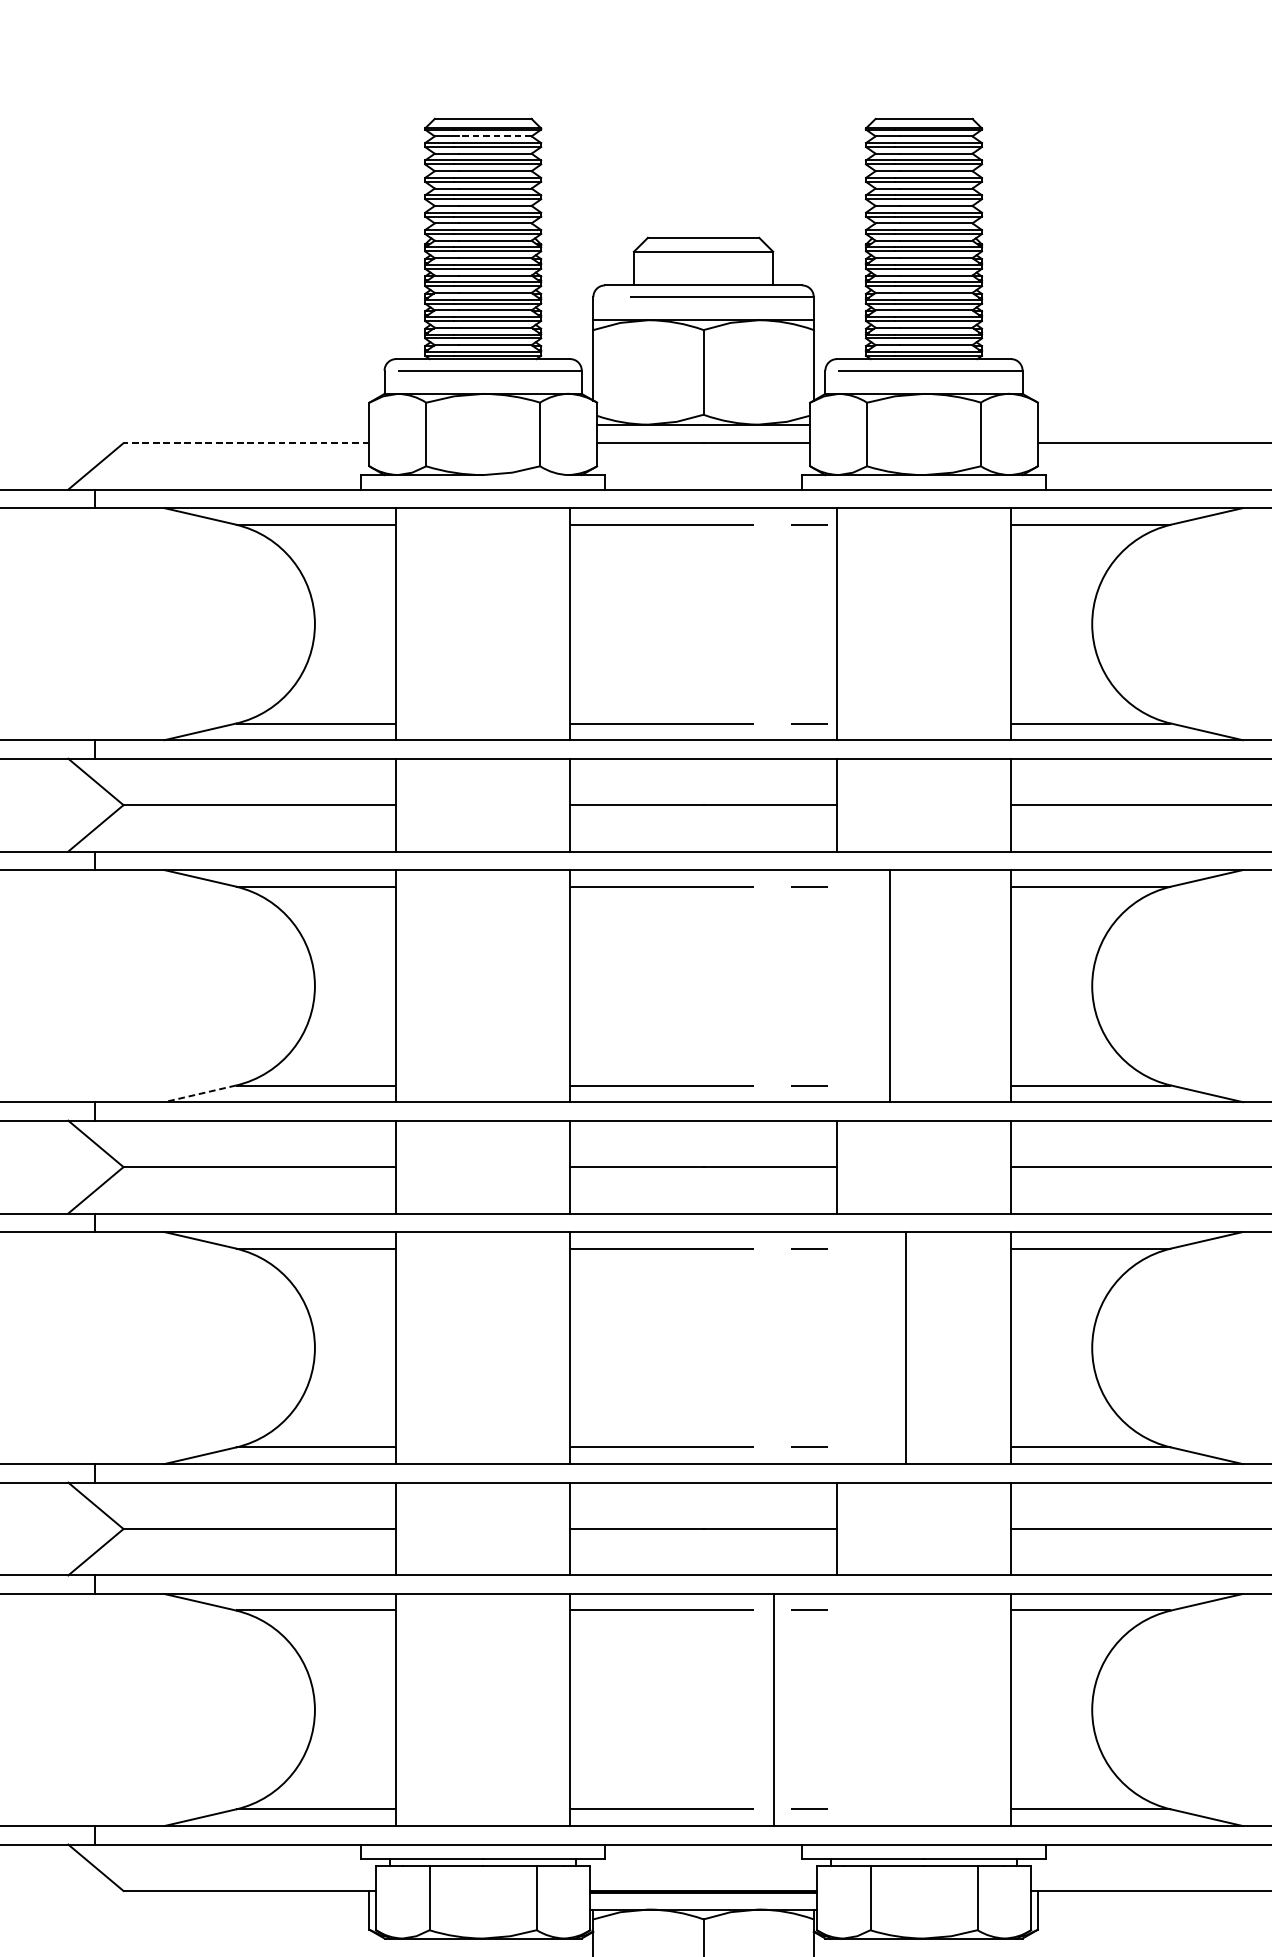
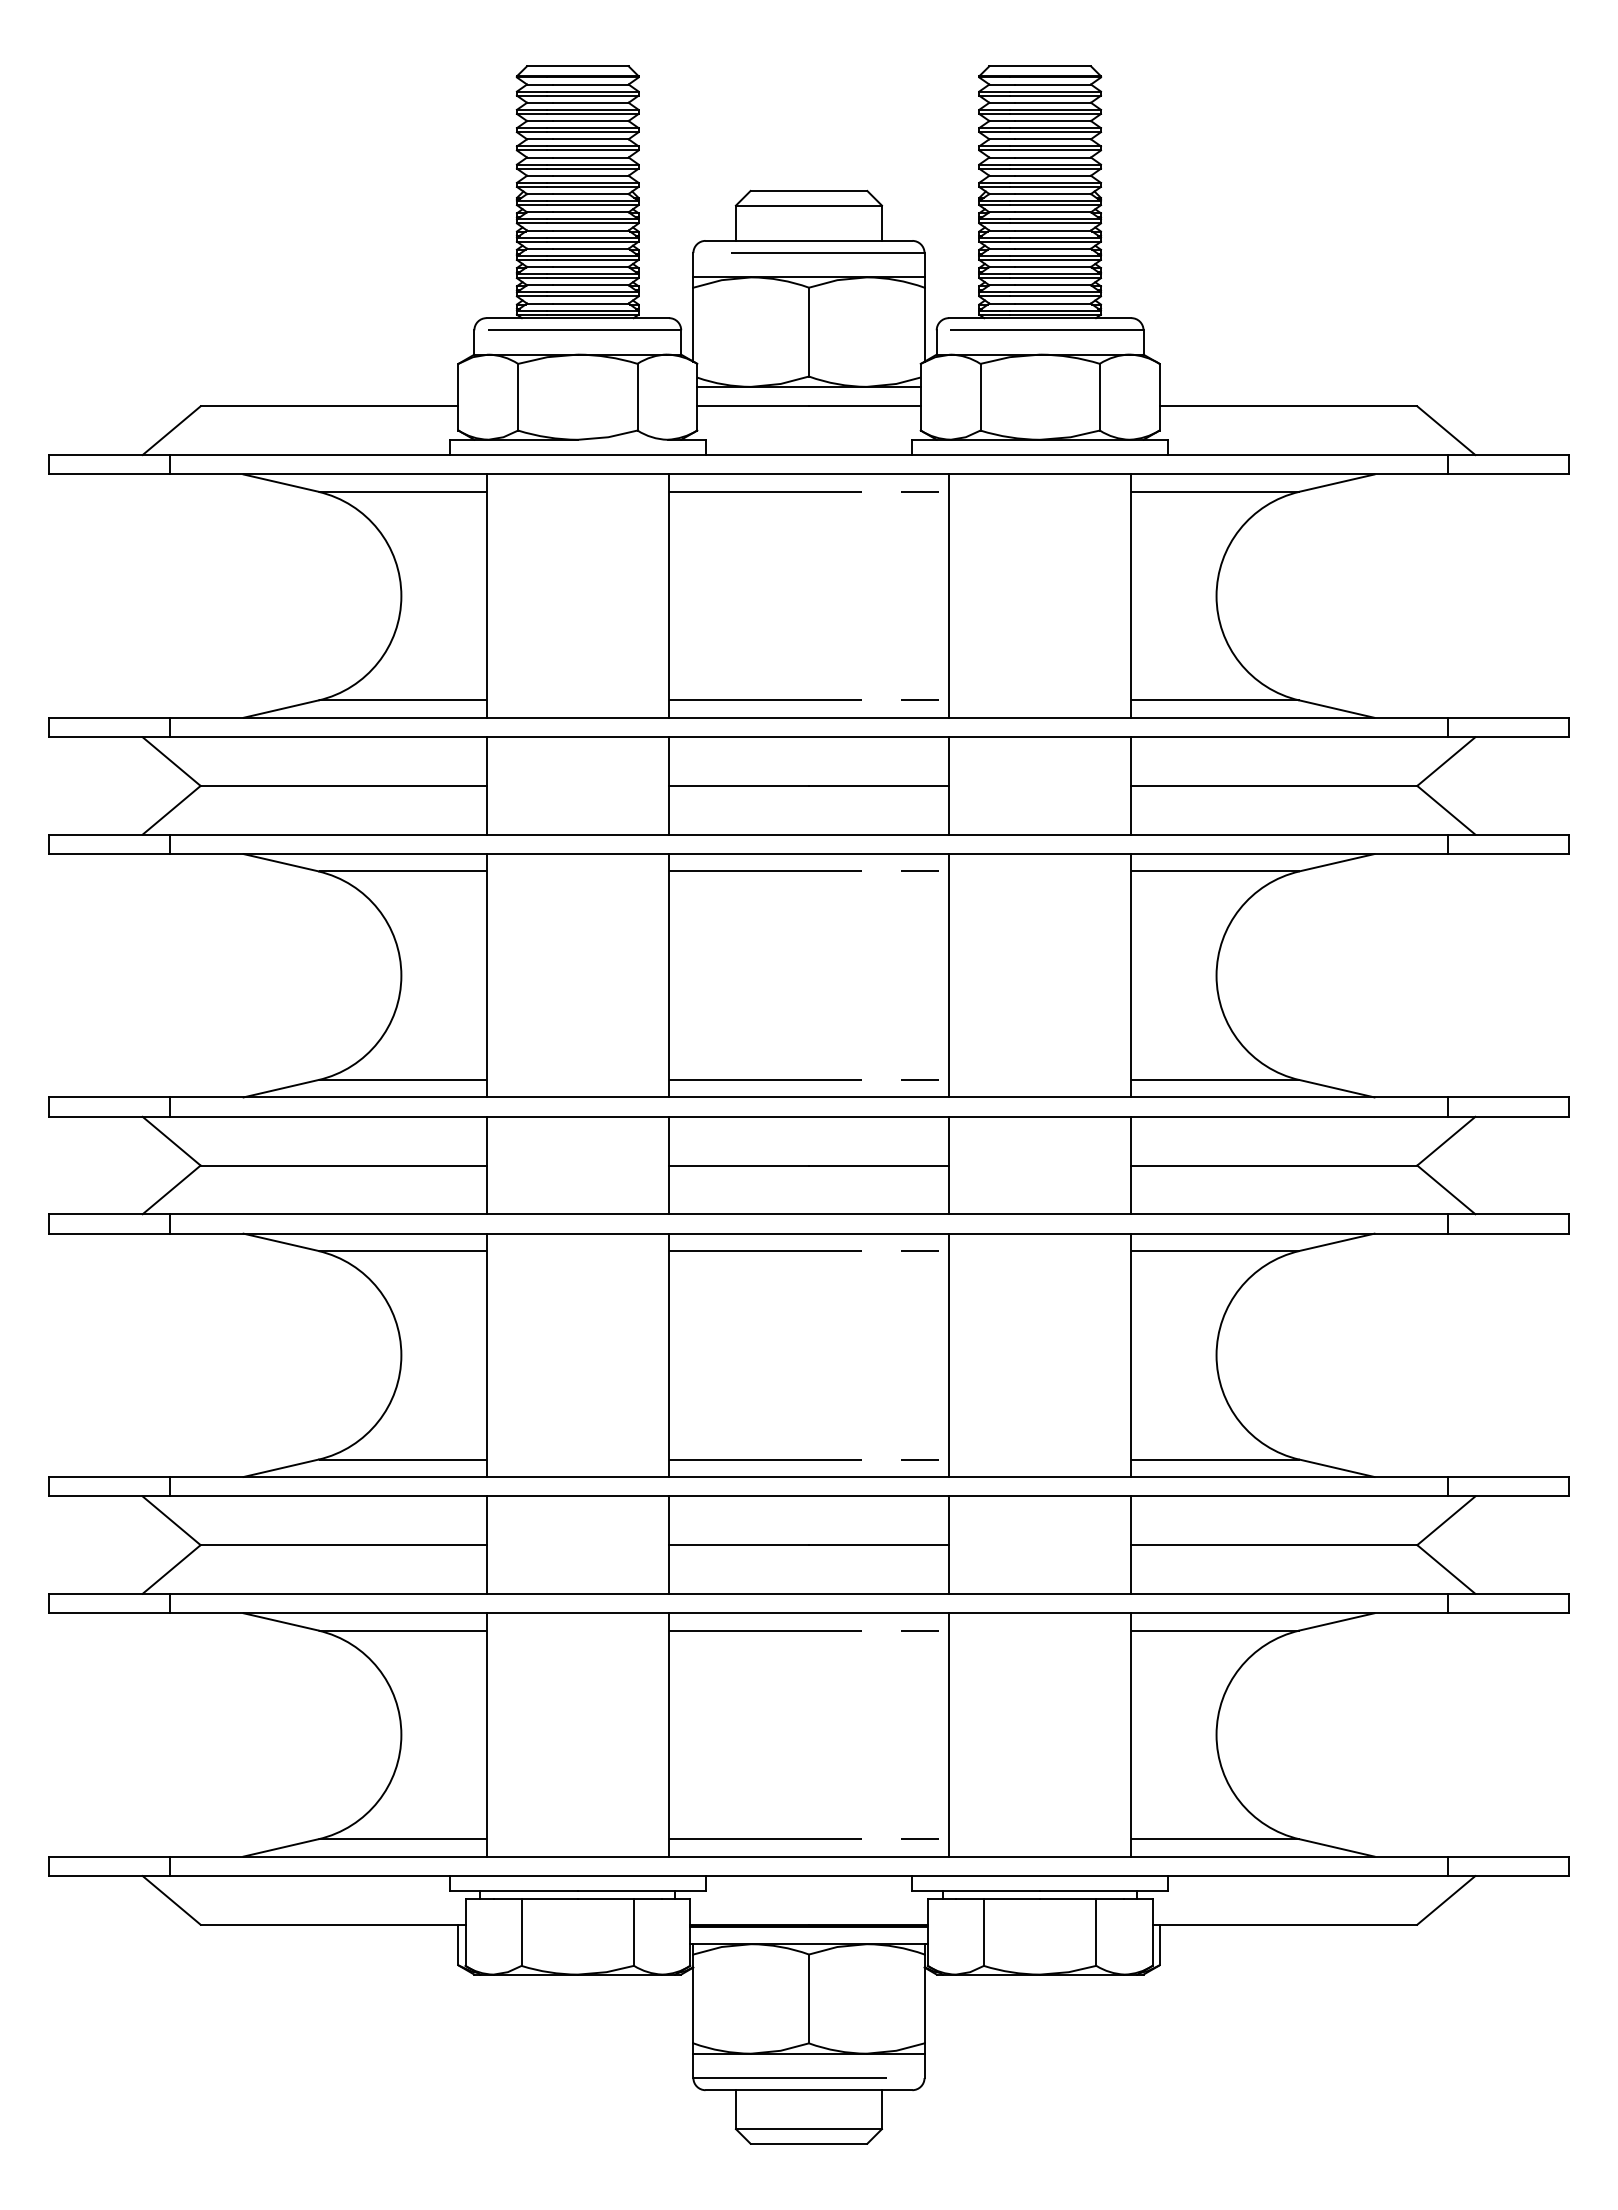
line: (495, 136) -> (590, 84), dashed -> solid
line: (246, 443) -> (329, 406), dashed -> solid
line: (890, 985) -> (948, 975), moved
line: (199, 1093) -> (280, 1088), dashed -> solid
line: (905, 1348) -> (948, 1355), moved
line: (773, 1709) -> (948, 1734), moved

